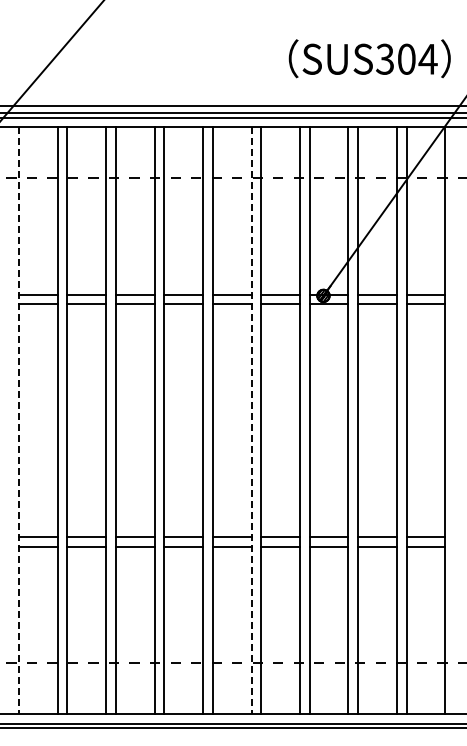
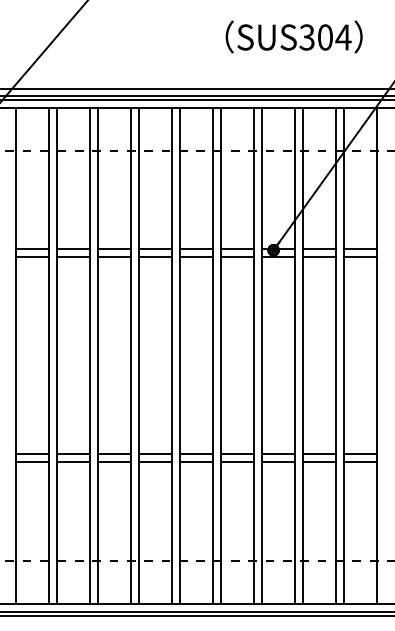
text: (369, 58) -> (293, 36), moved
line: (18, 421) -> (15, 356), dashed -> solid
line: (251, 421) -> (212, 356), dashed -> solid

